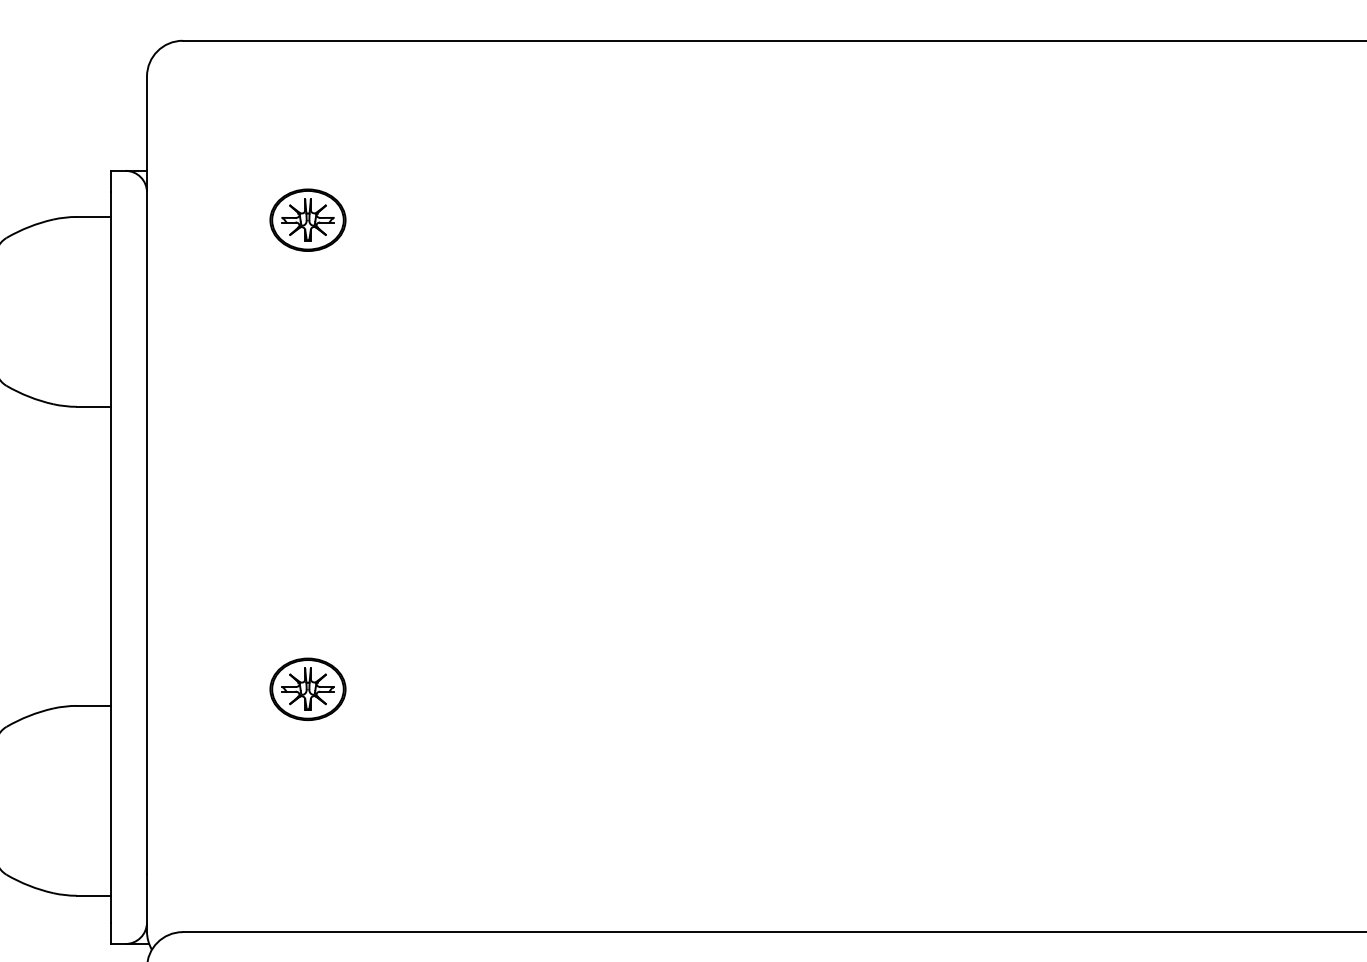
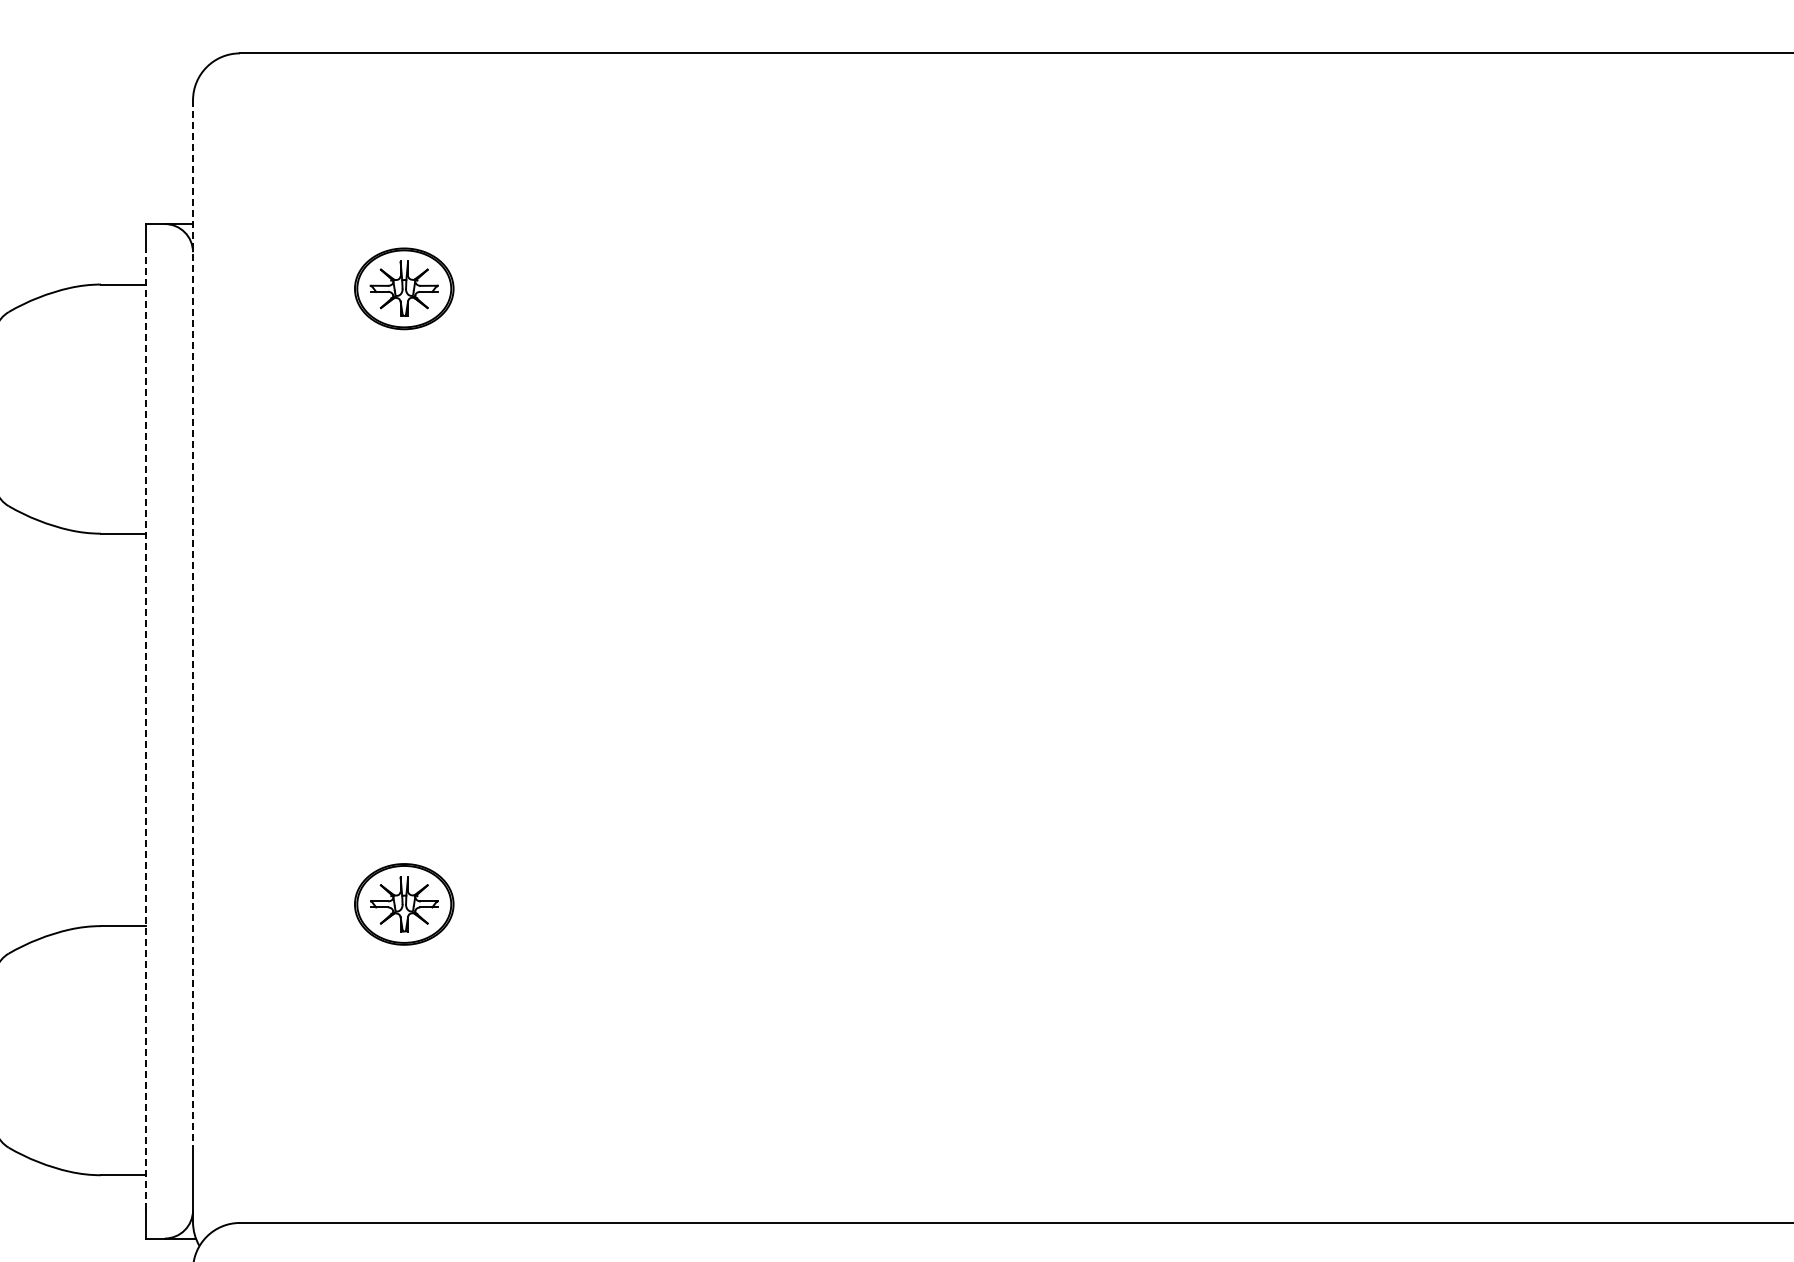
line: (147, 476) -> (193, 624), solid -> dashed
line: (111, 556) -> (146, 730), solid -> dashed

